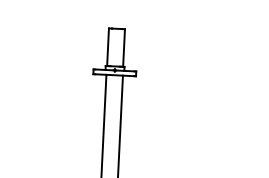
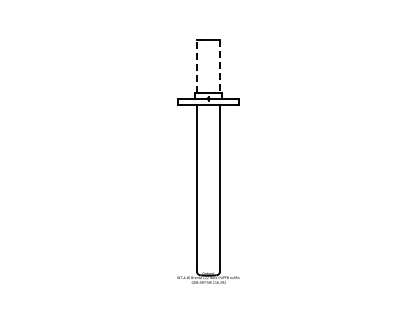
line: (108, 47) -> (197, 66), solid -> dashed
line: (123, 48) -> (219, 67), solid -> dashed

